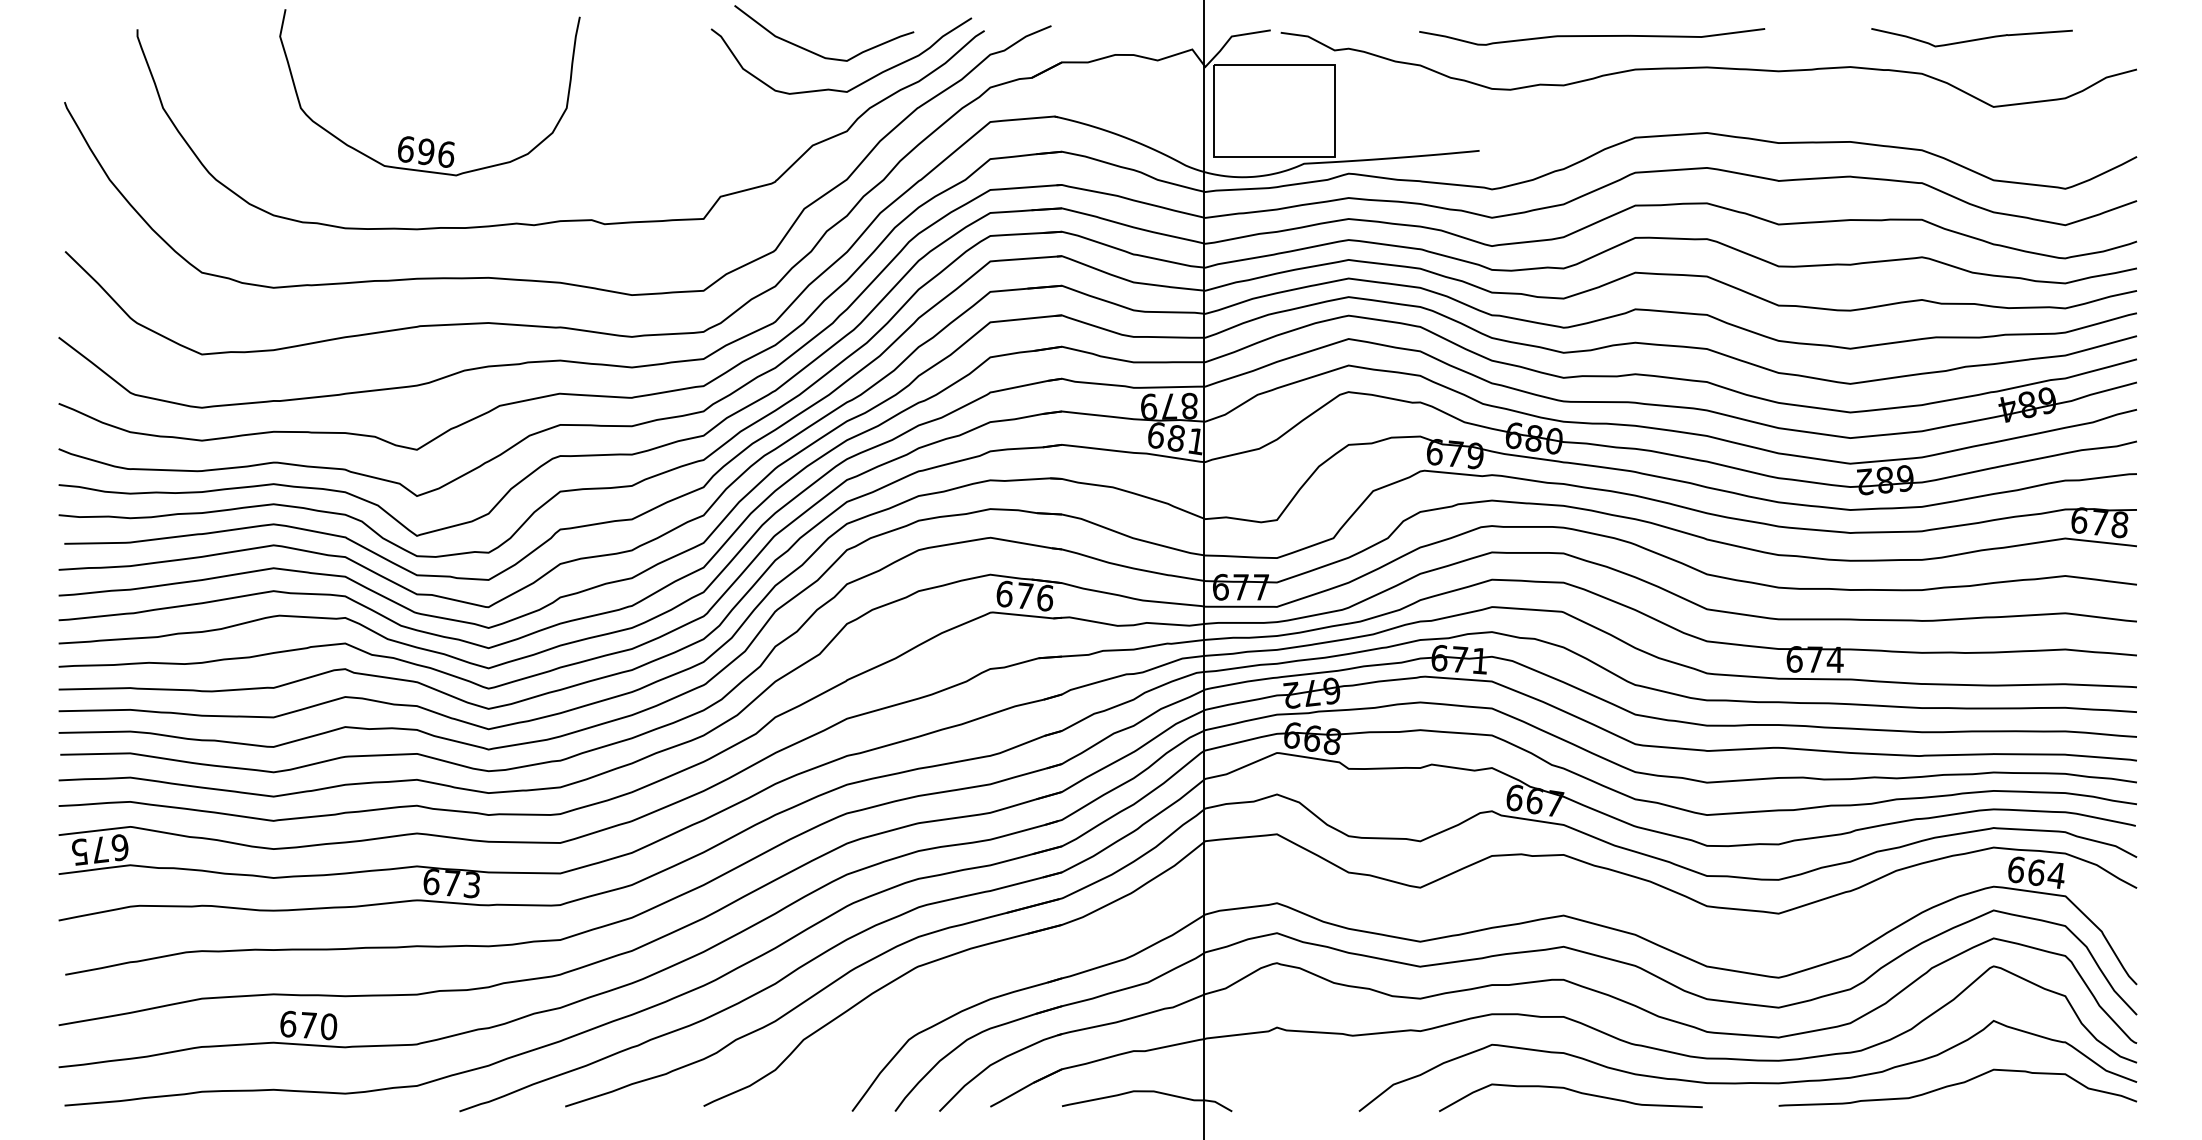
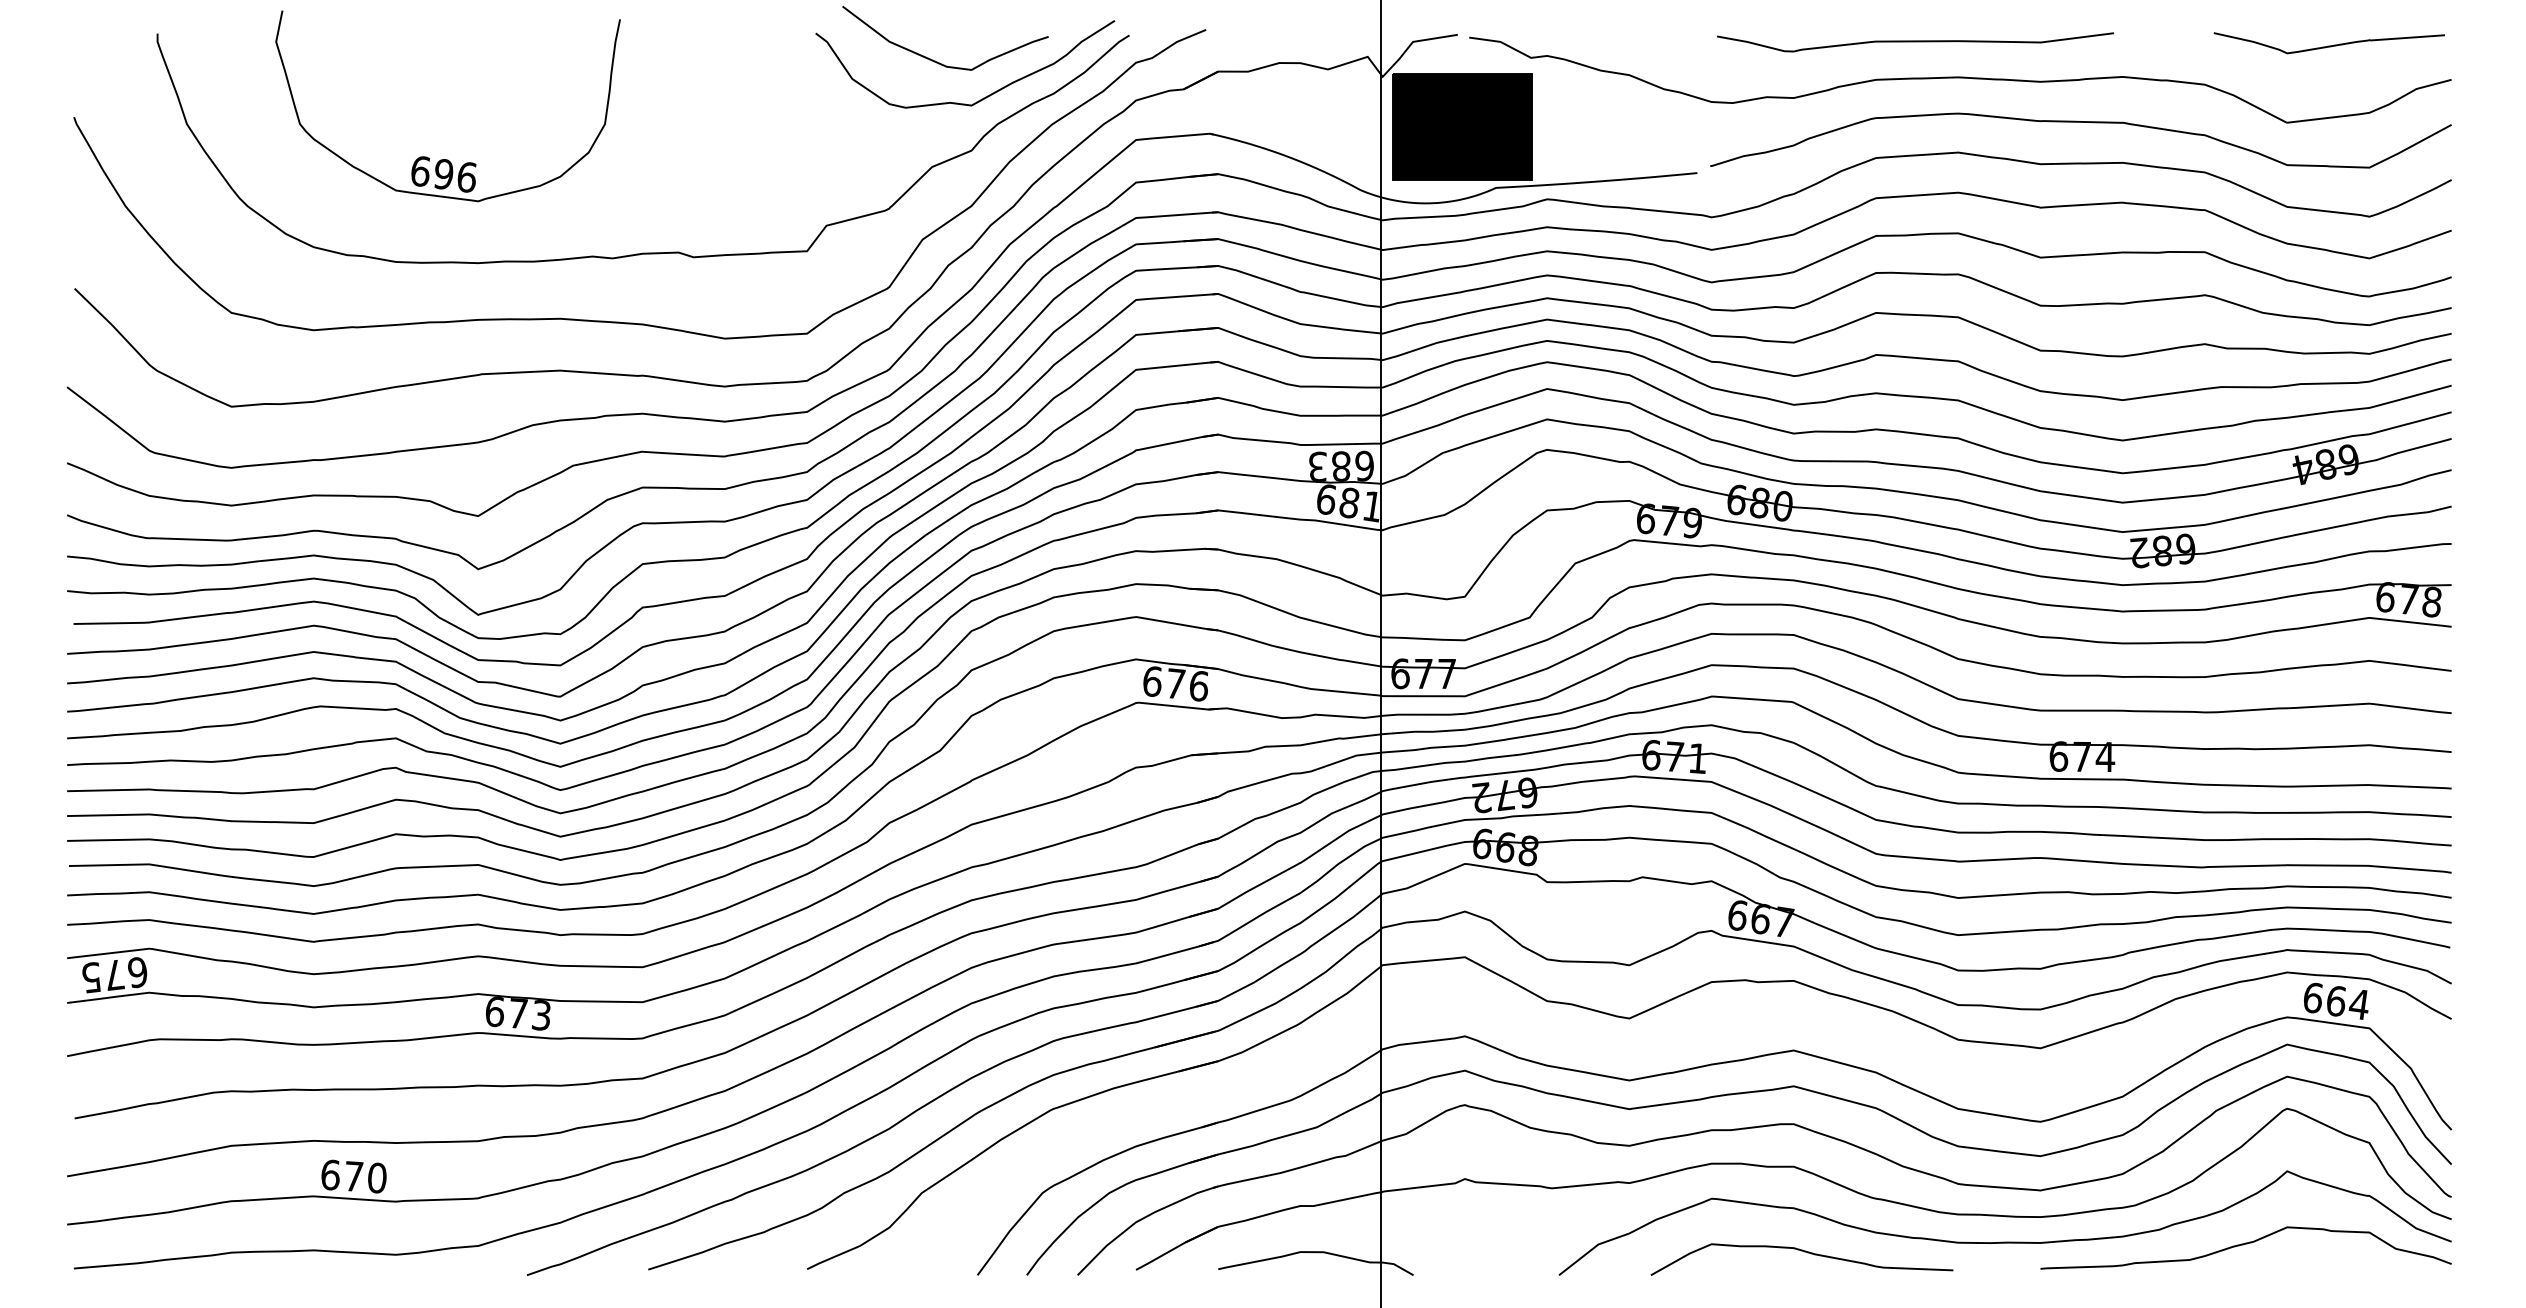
curve: (1592, 37) -> (1915, 42), moved
curve: (1971, 39) -> (2328, 45), moved
curve: (1813, 106) -> (2080, 122), added
fill: (1274, 110) -> (1461, 126), added
part: (429, 138) -> (447, 159), moved
text: (1169, 405) -> (1341, 465), 879 -> 683

